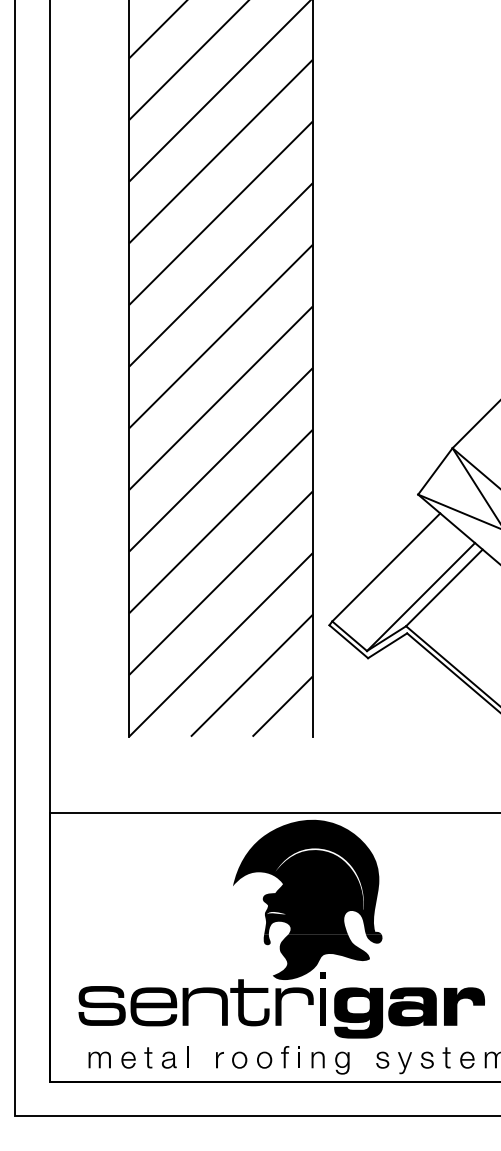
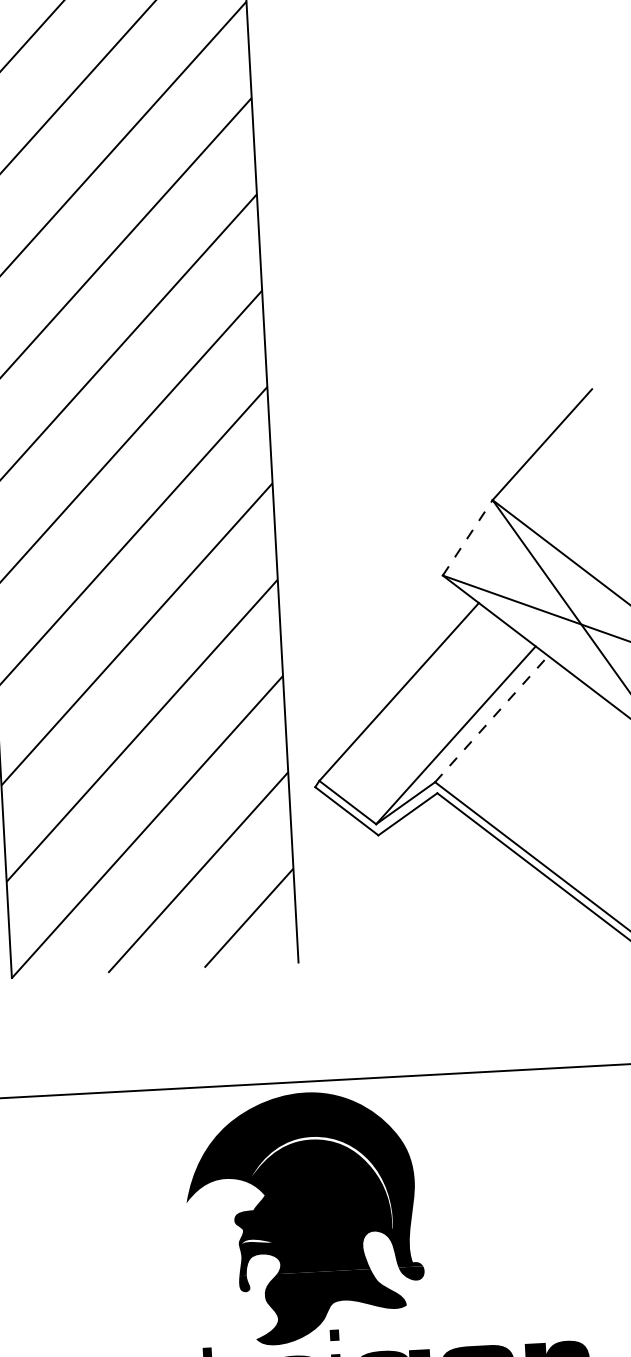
line: (435, 471) -> (467, 537), solid -> dashed
line: (444, 587) -> (491, 718), solid -> dashed

